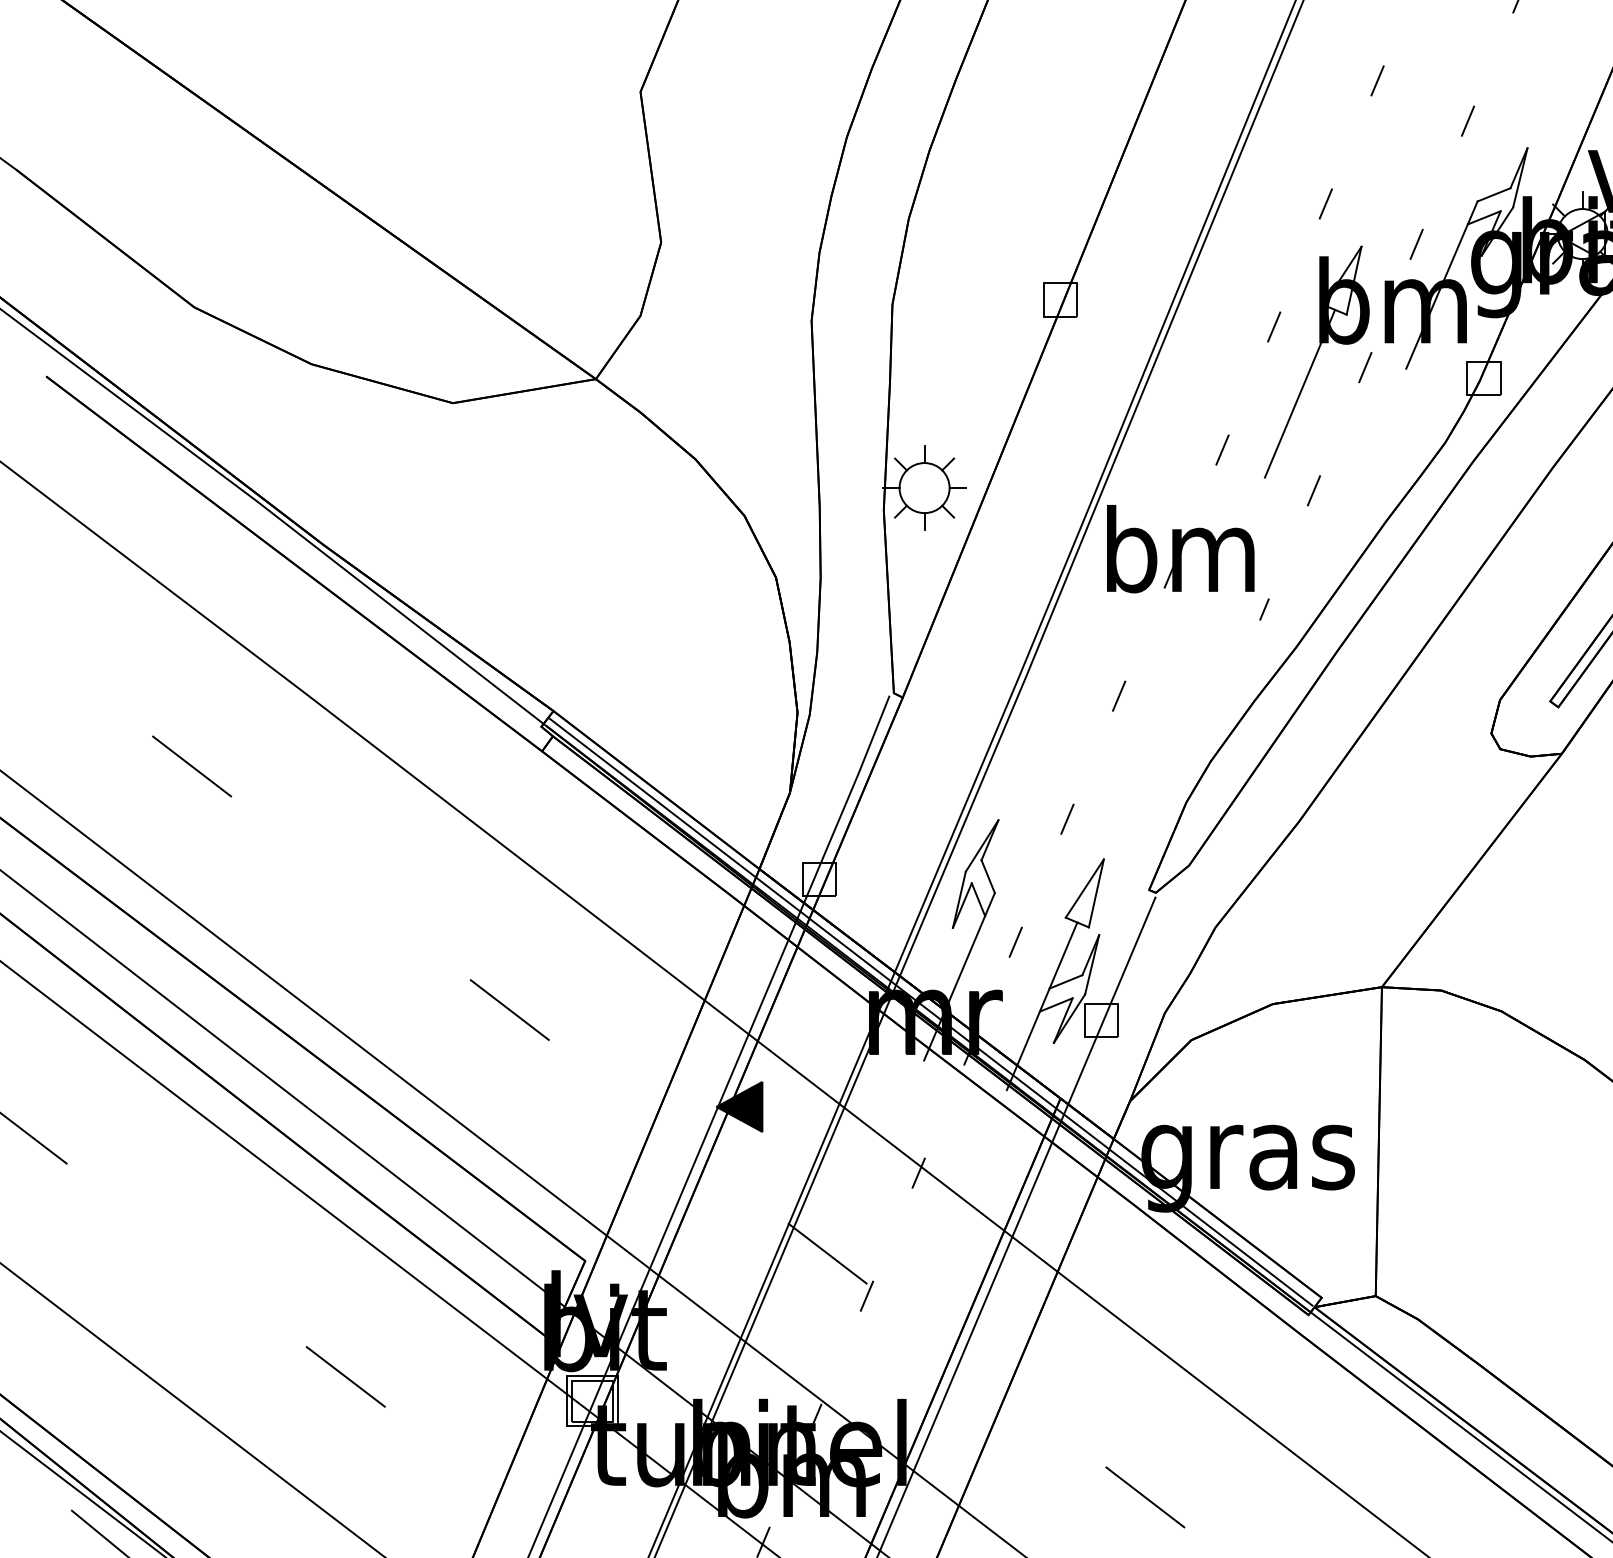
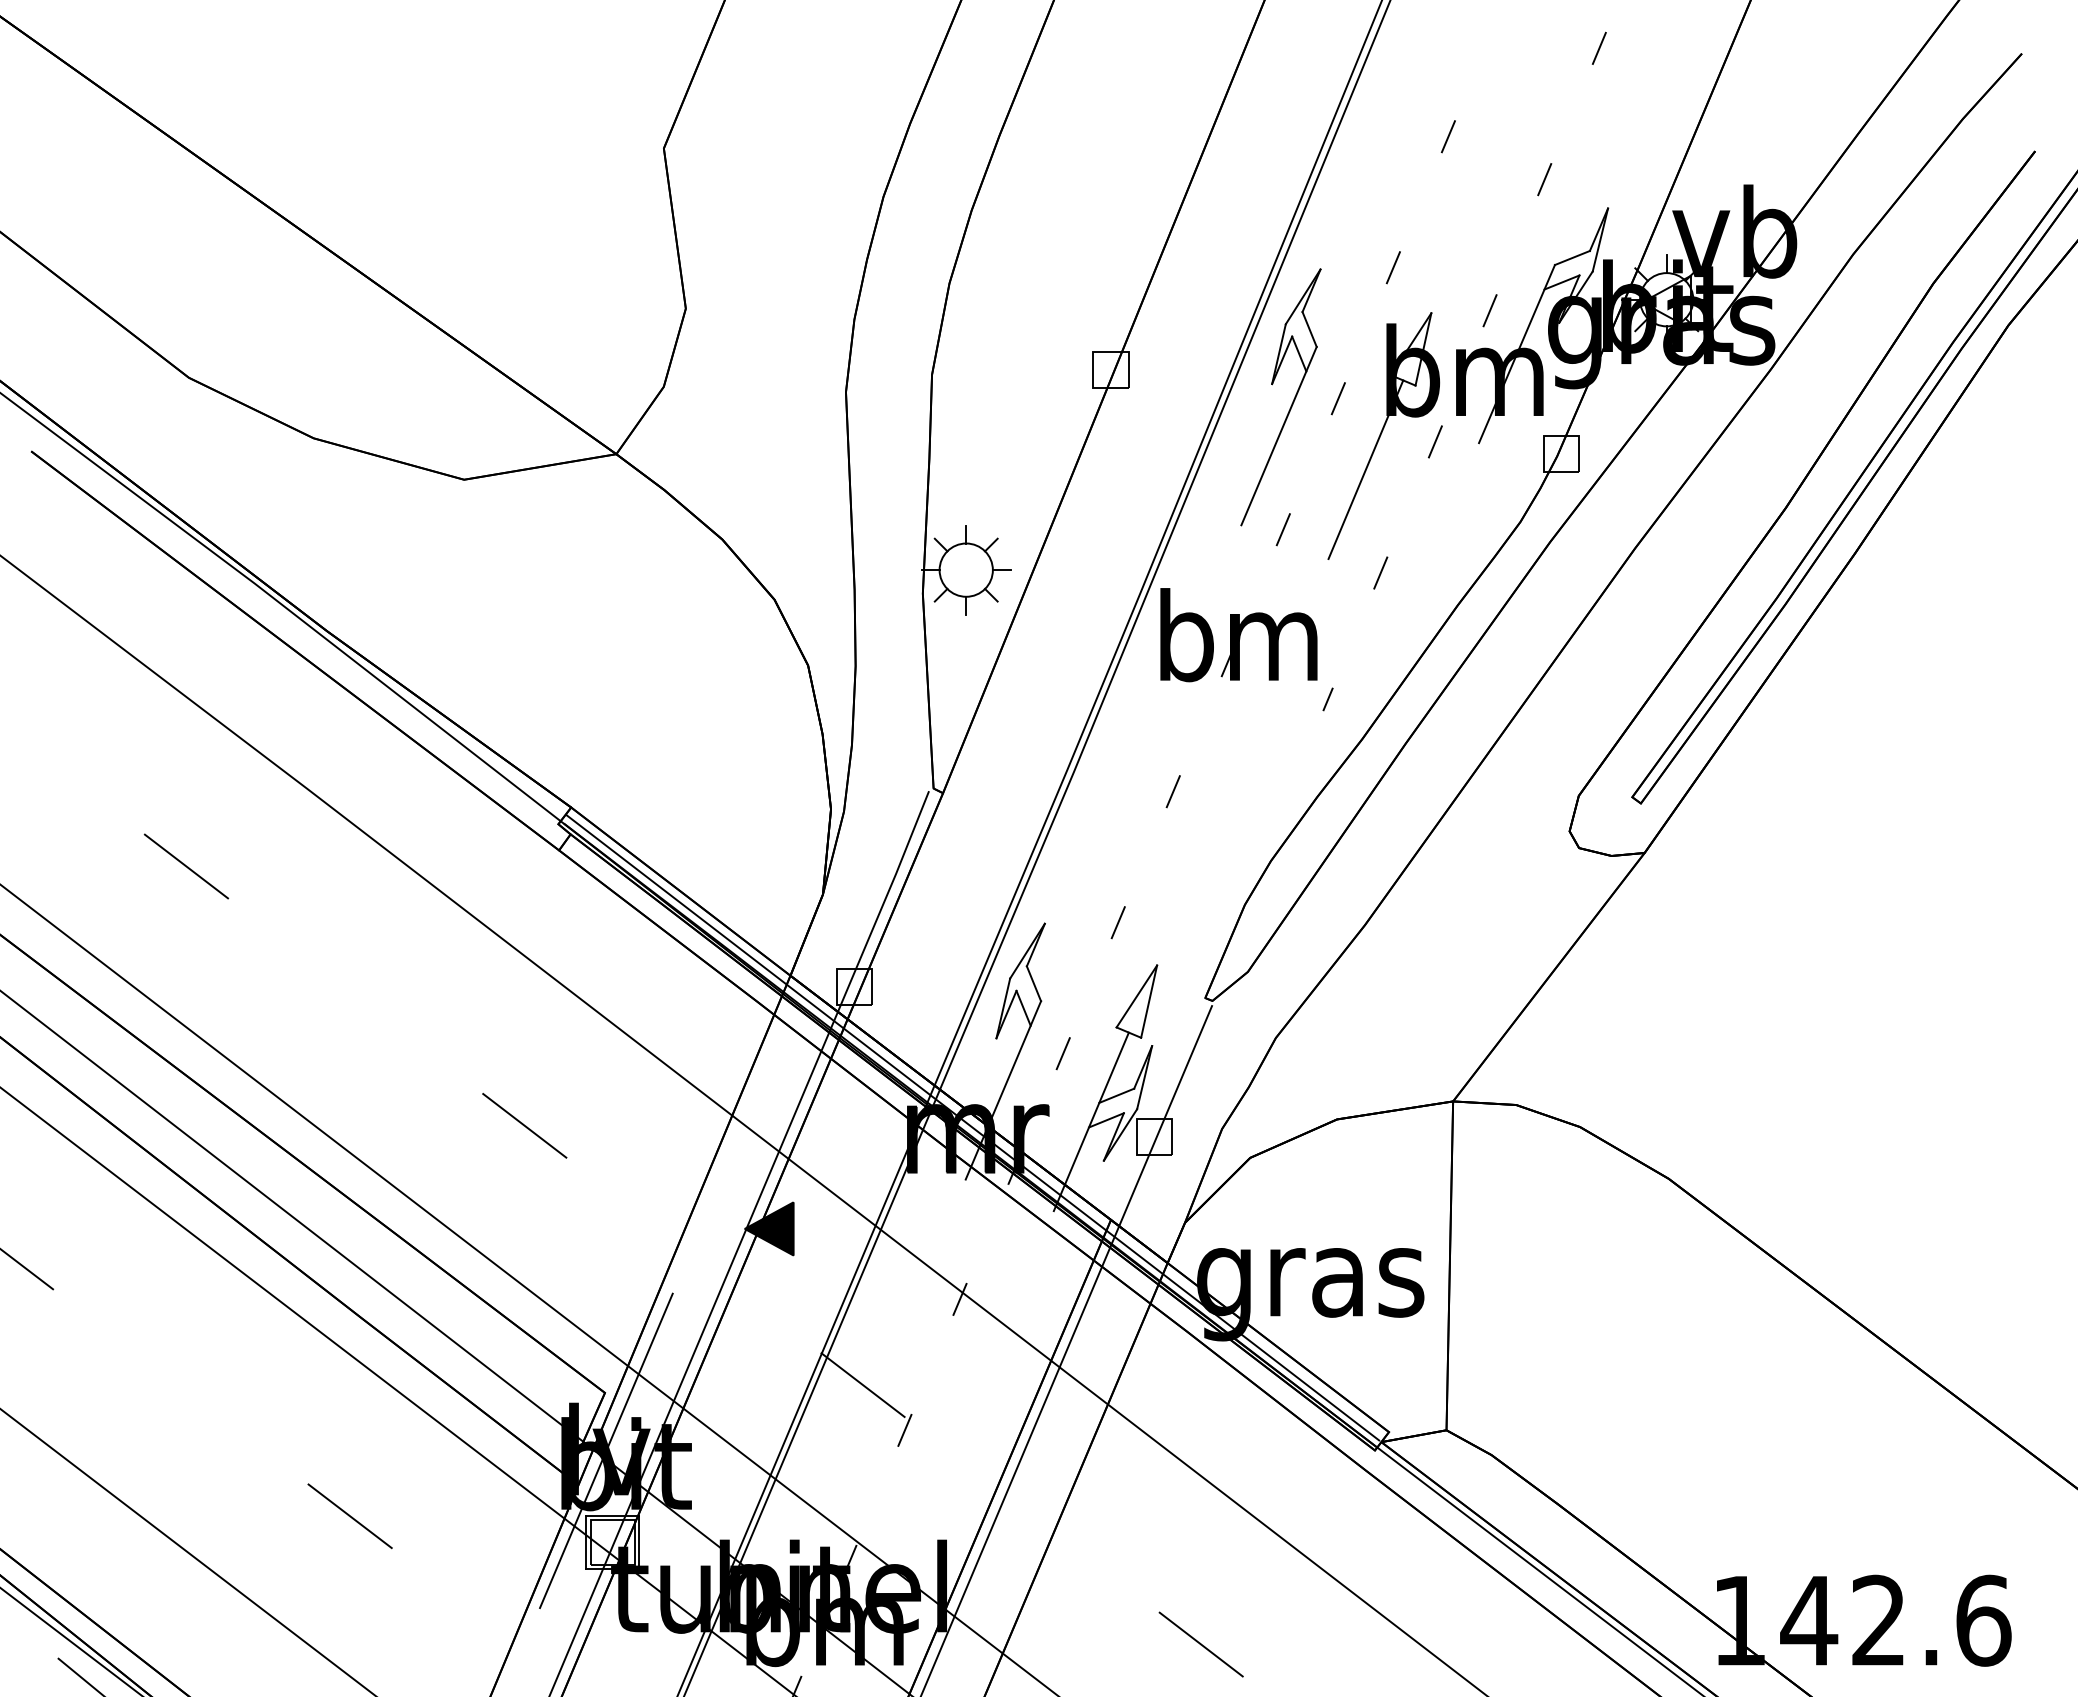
part: (1230, 331) -> (1291, 403), added
line: (586, 1315) -> (606, 1450), added

